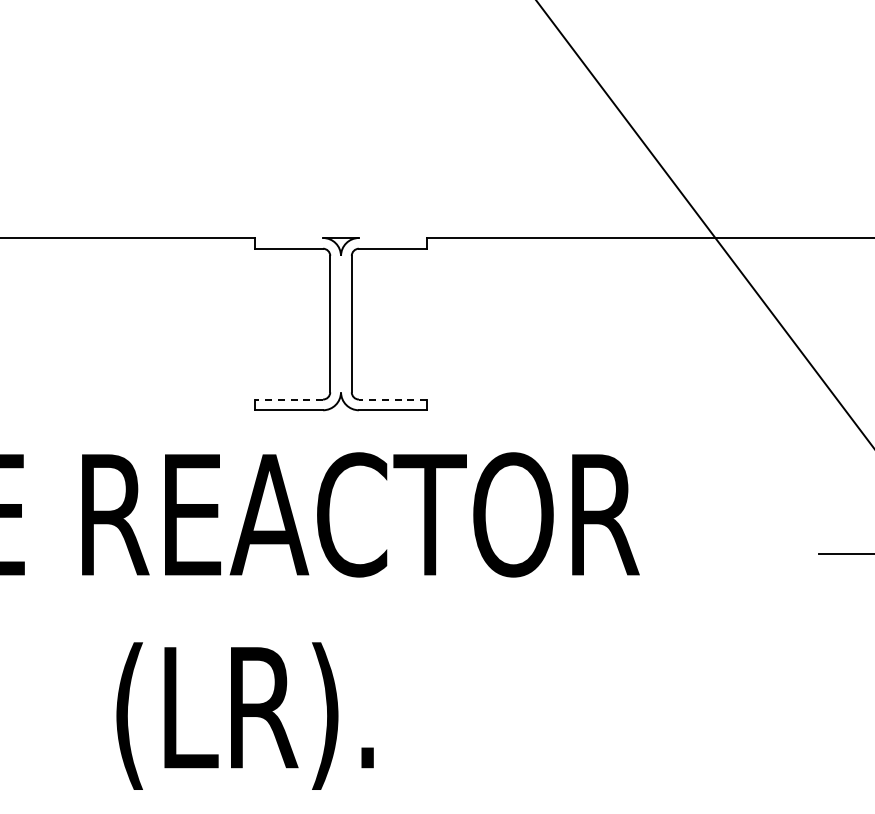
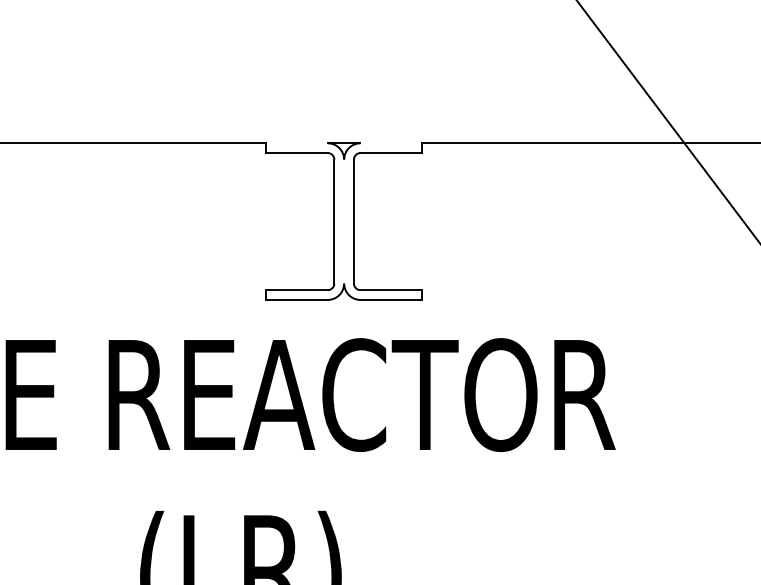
line: (288, 399) -> (296, 290), dashed -> solid
line: (392, 399) -> (390, 290), dashed -> solid

